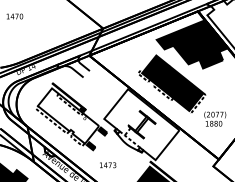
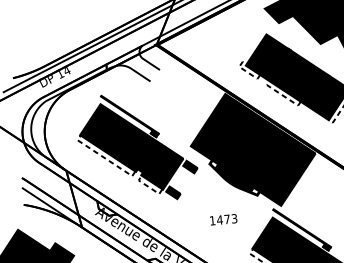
fill: (68, 115) -> (131, 146), added
fill: (141, 124) -> (252, 149), added
text: (108, 165) -> (224, 220), moved

